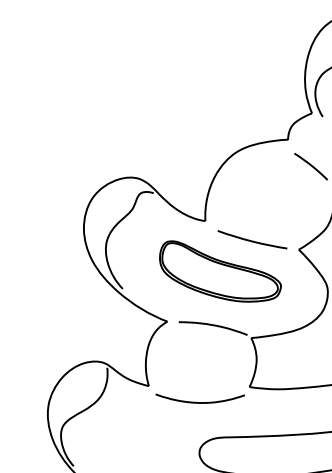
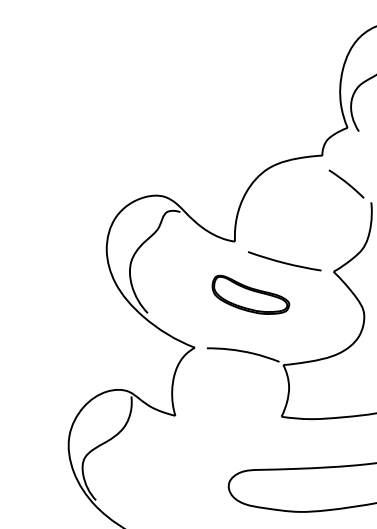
part: (220, 271) -> (250, 294), size x0.6
curve: (200, 401) -> (229, 432), removed

